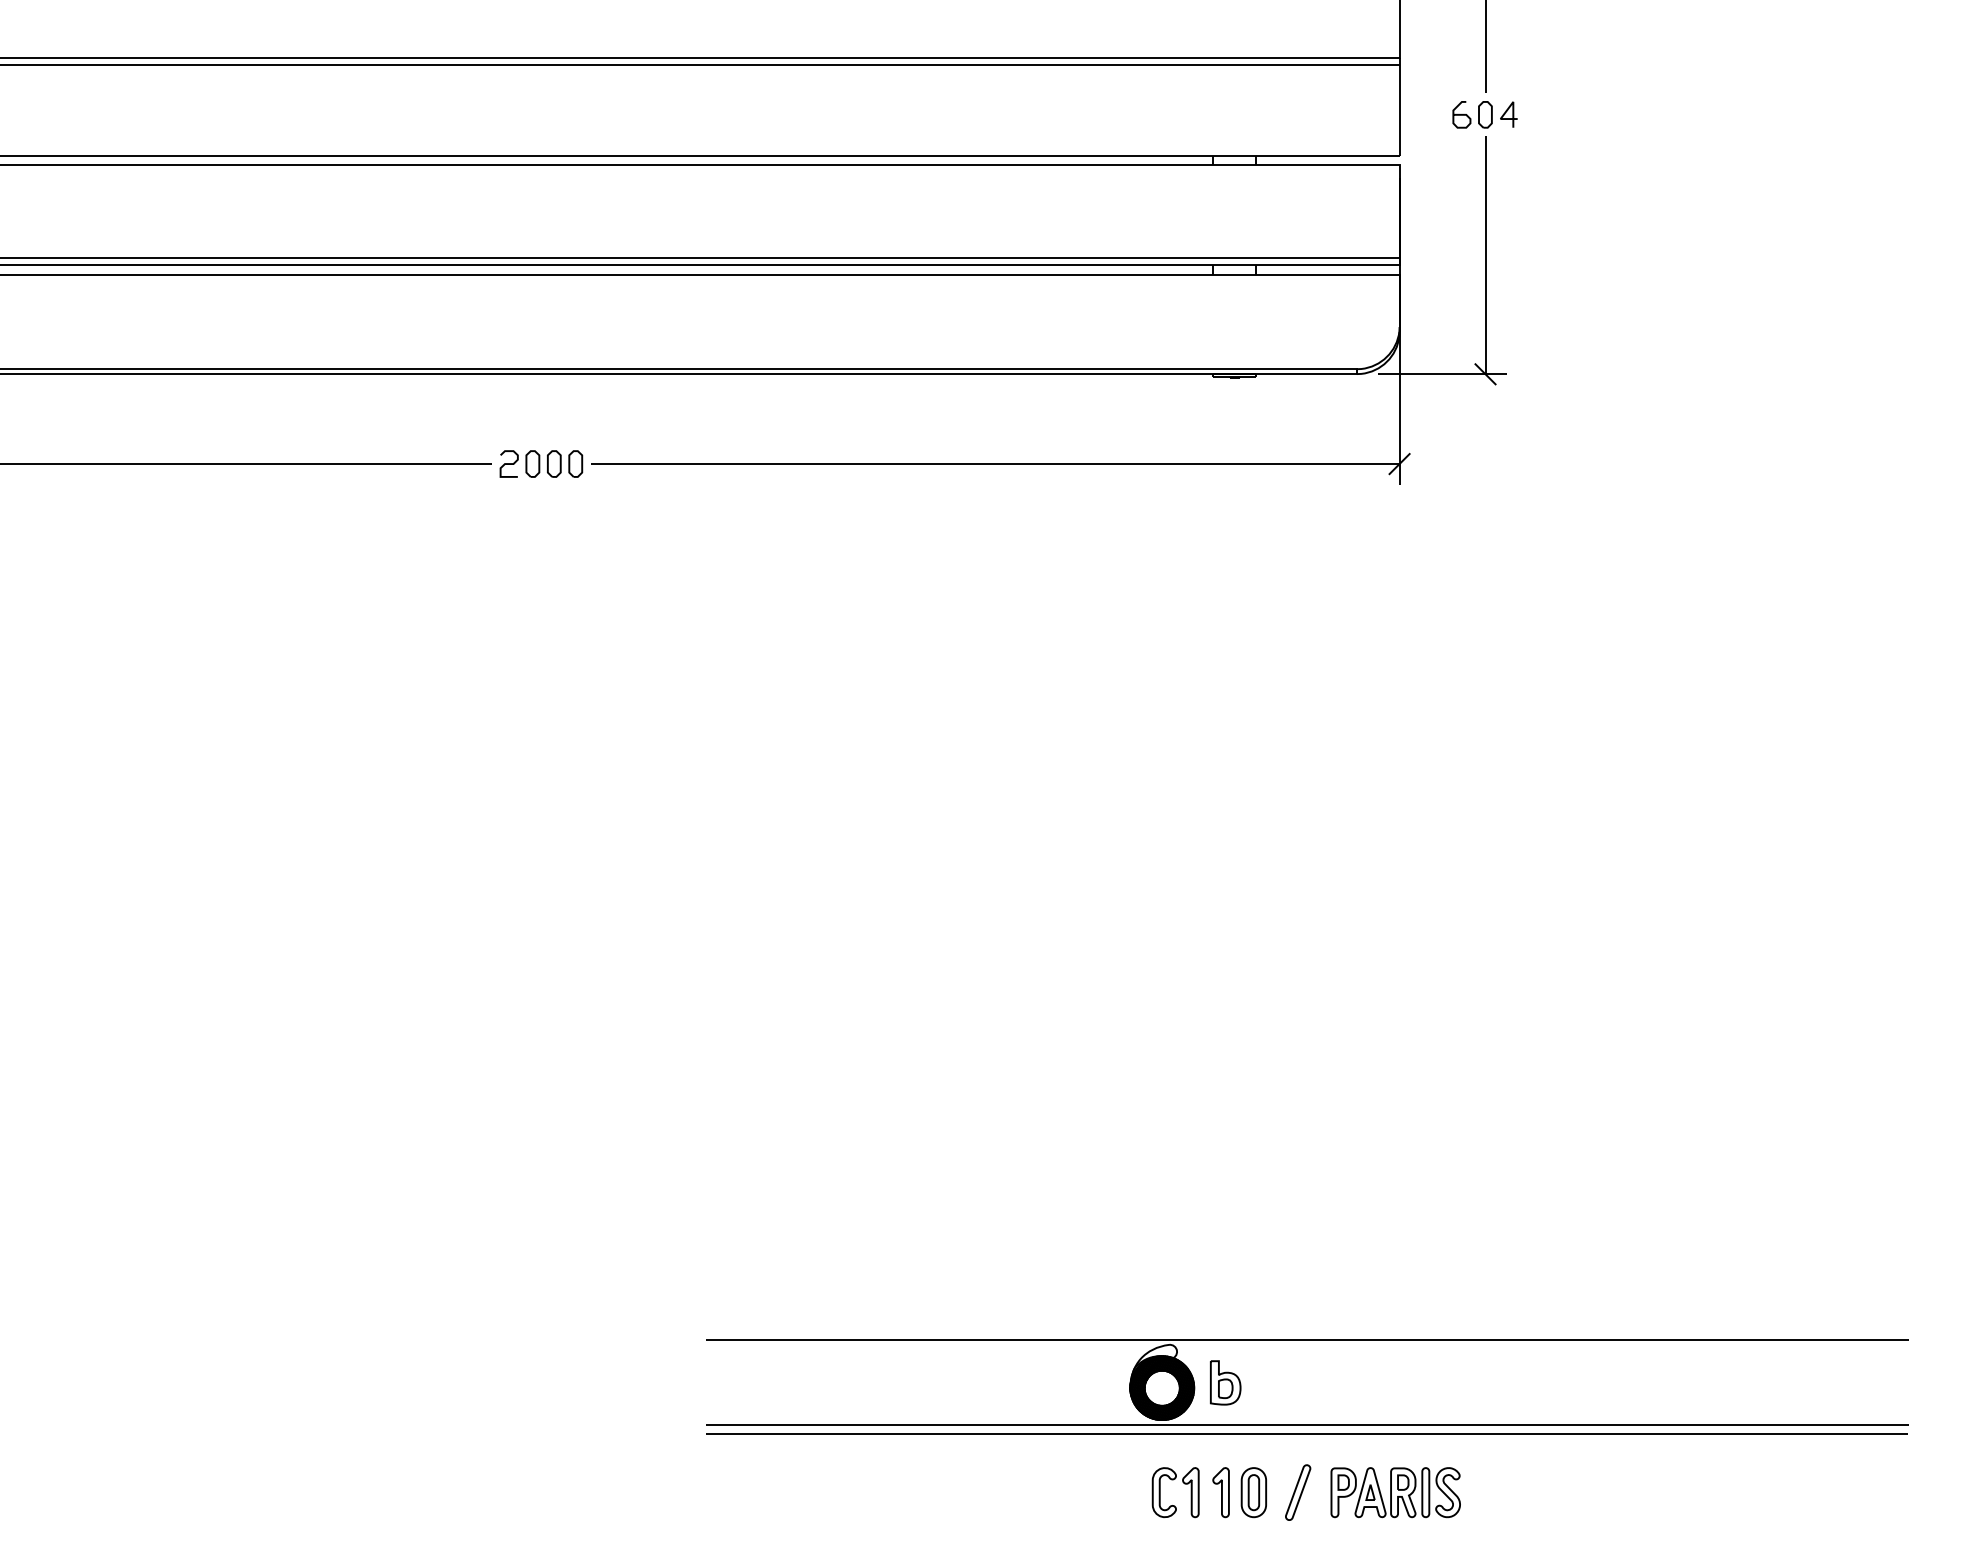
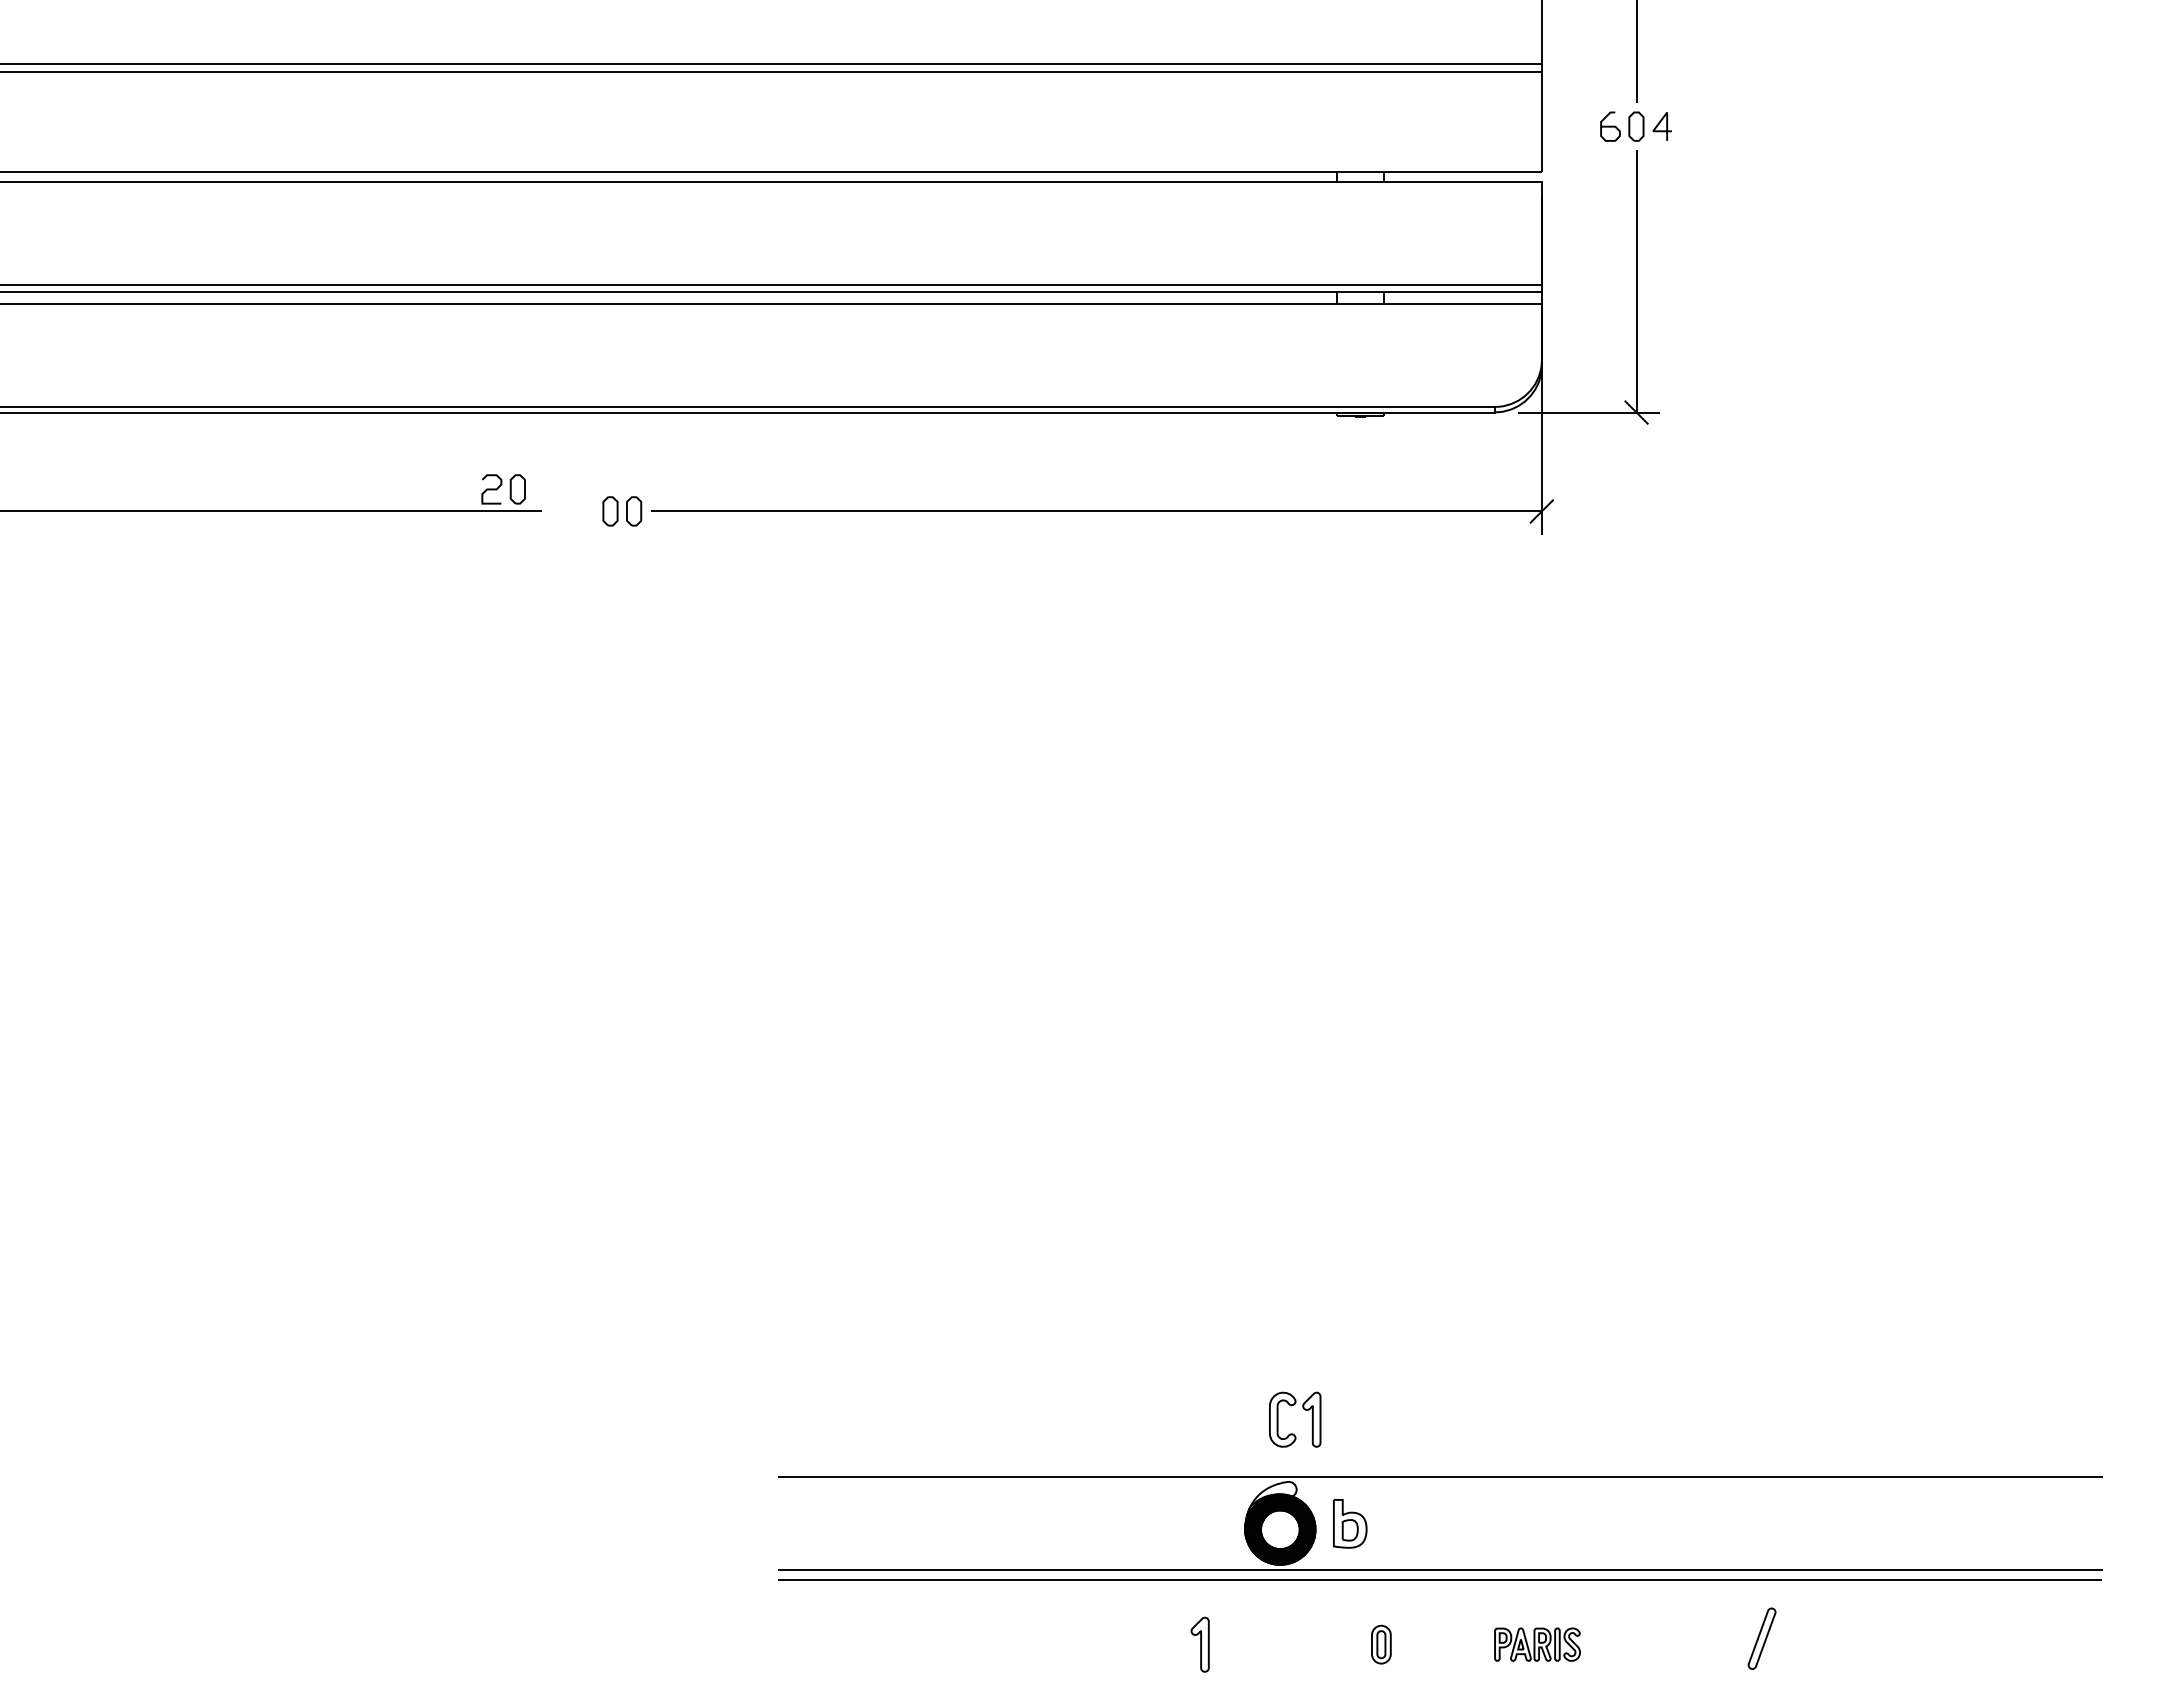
part: (519, 464) -> (503, 489), moved
part: (1184, 1484) -> (1304, 1410), moved
part: (1220, 1492) -> (1199, 1644), moved
part: (1254, 1492) -> (1381, 1644), size x0.7
part: (1297, 1492) -> (1761, 1638), moved
part: (1395, 1492) -> (1537, 1644), size x0.6

